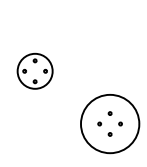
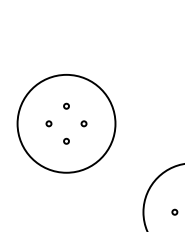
circle: (34, 71) -> (65, 124), size x1.67

